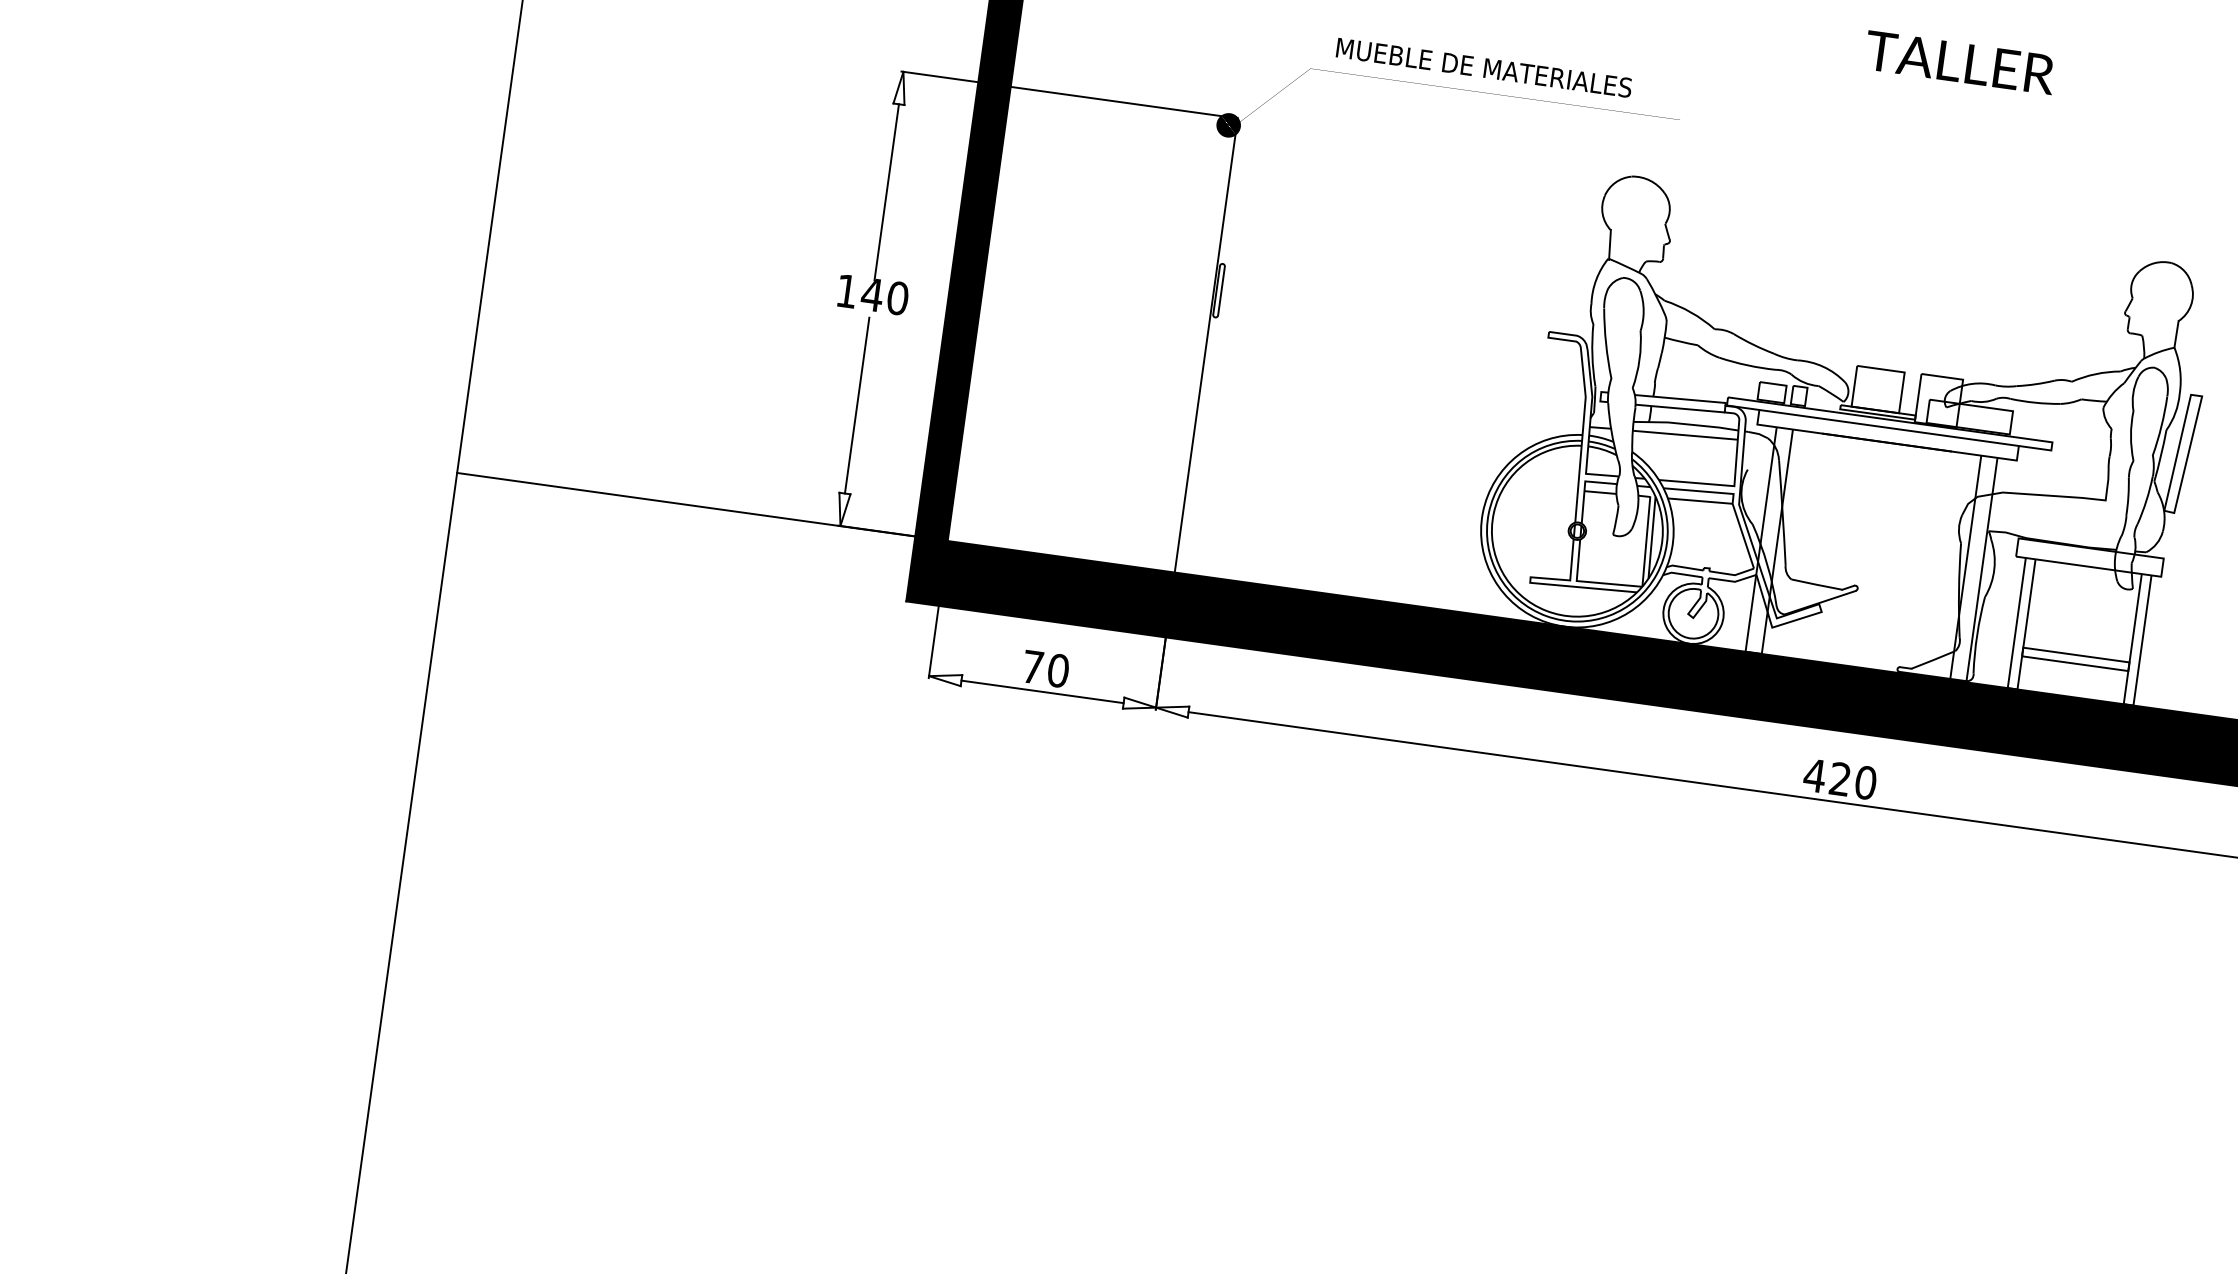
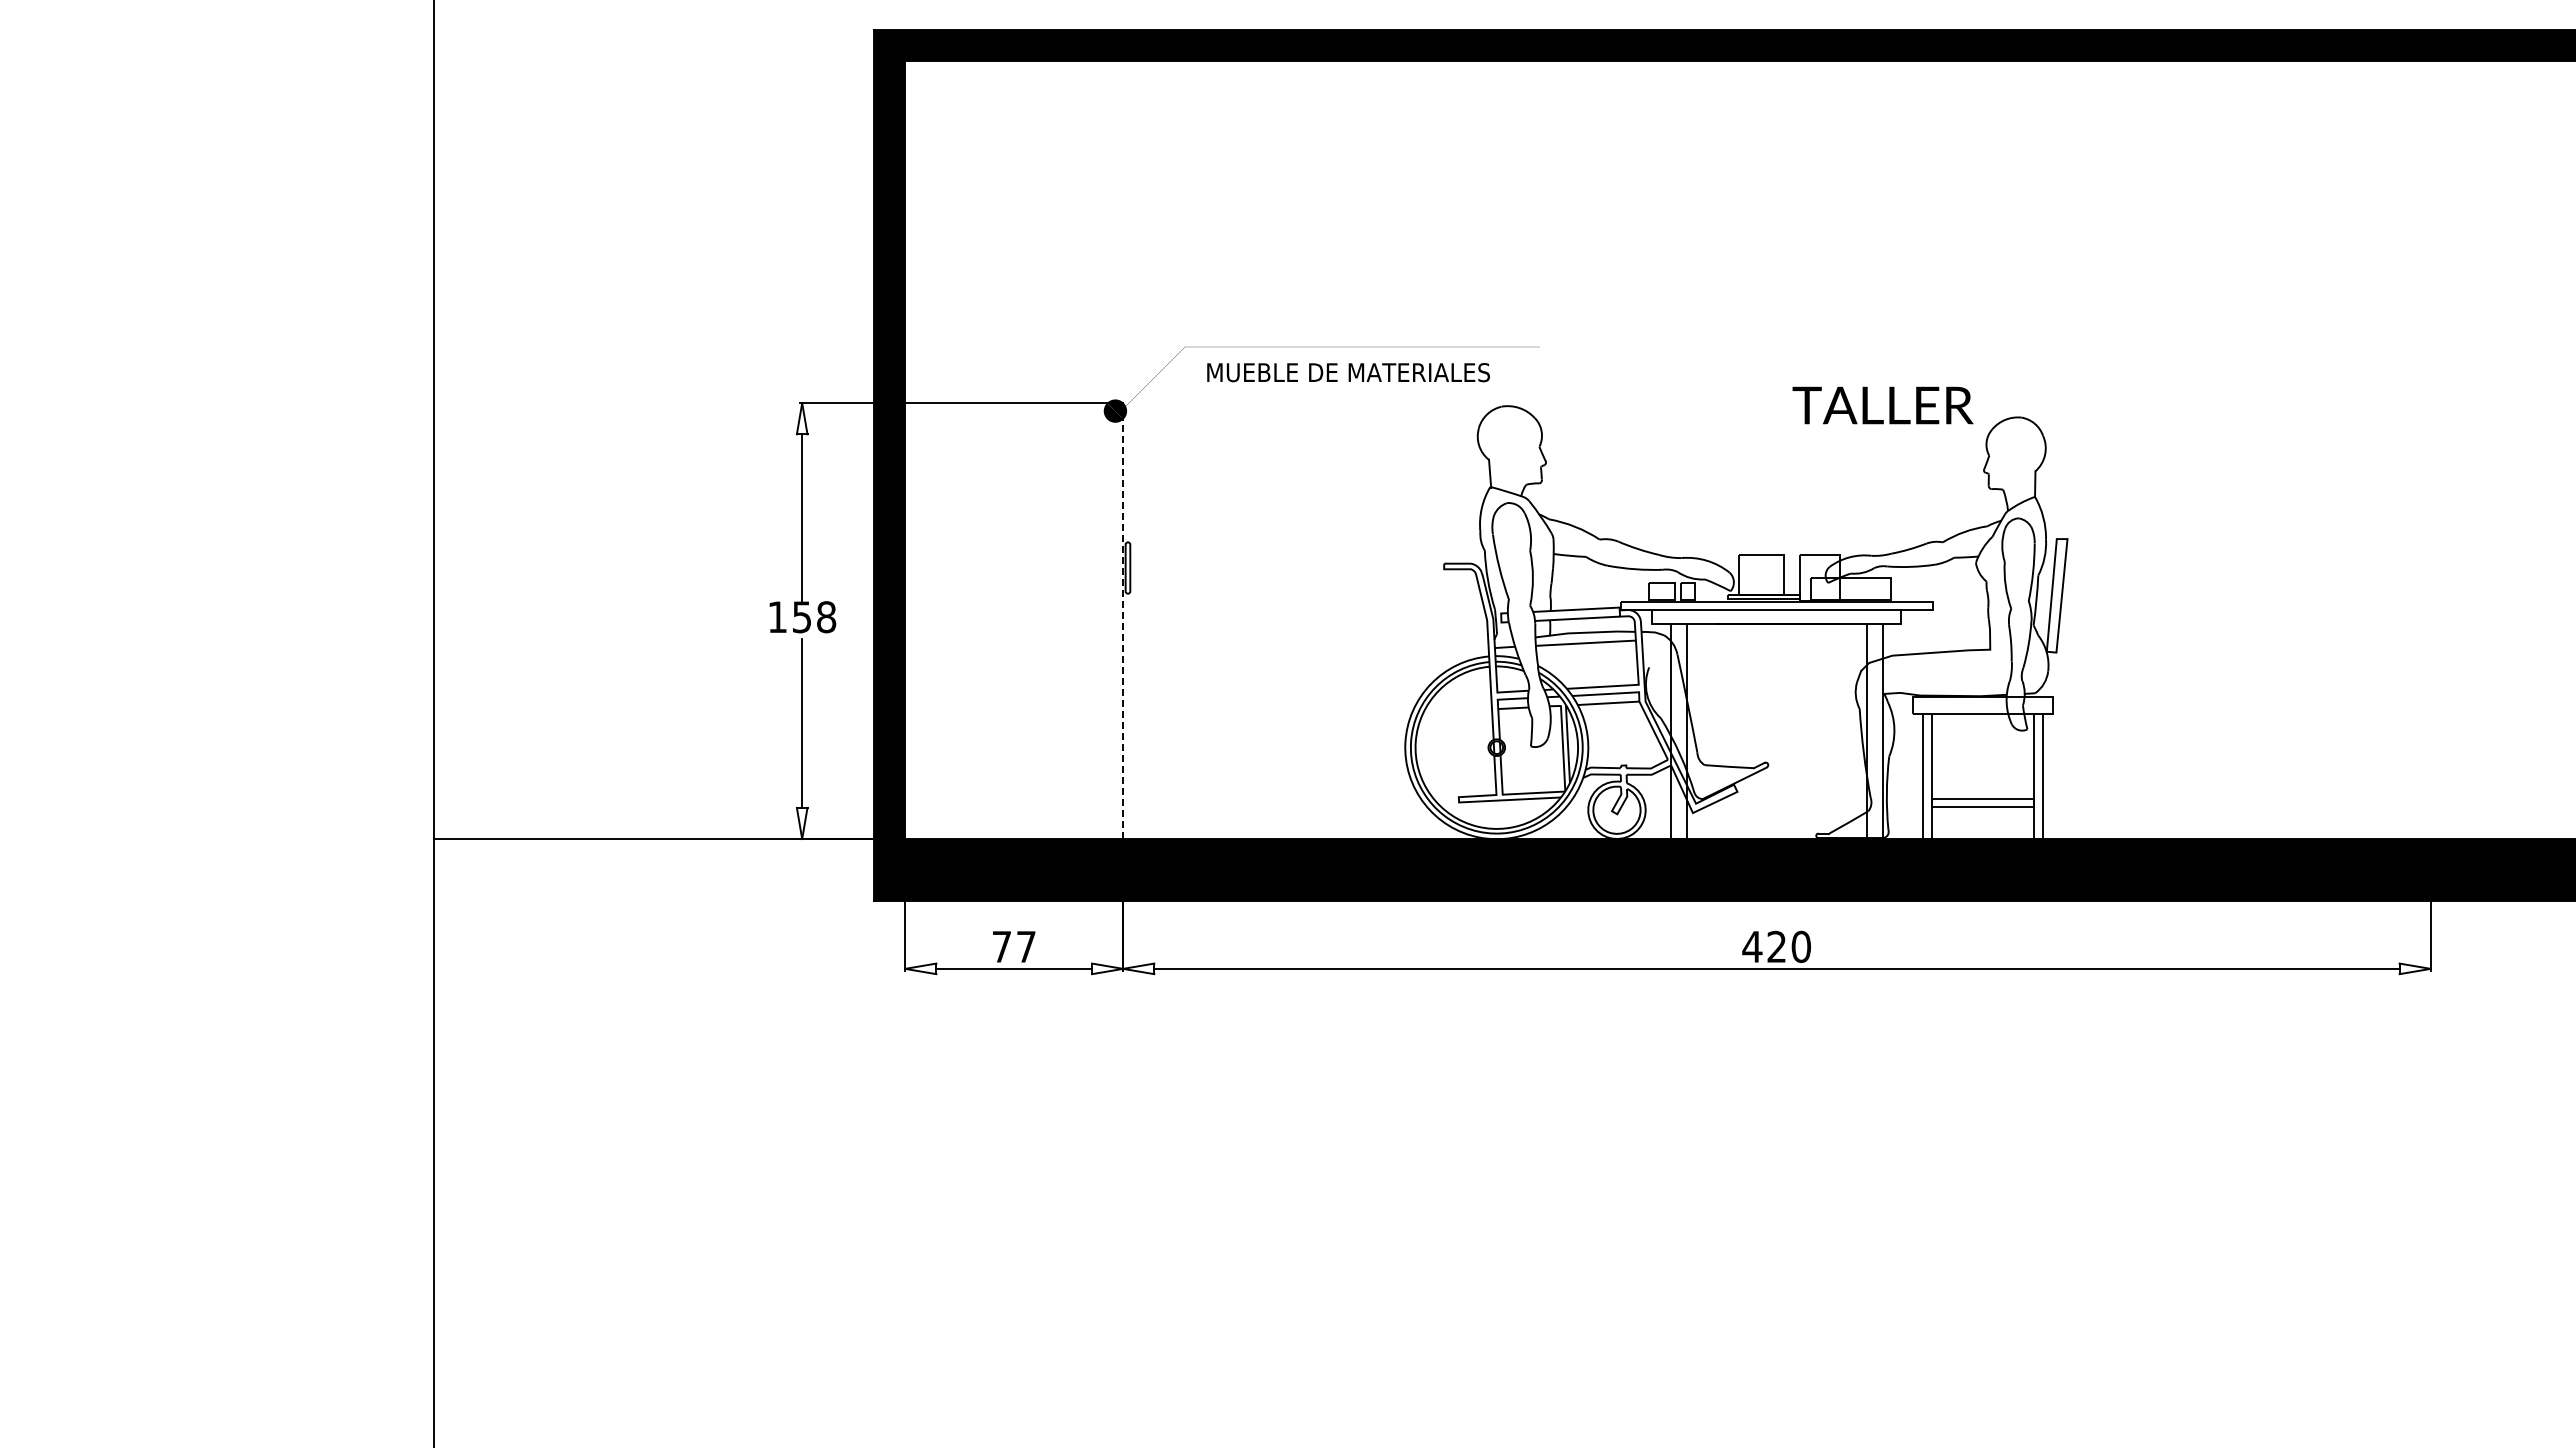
text: (1959, 62) -> (1882, 405), moved
text: (1484, 67) -> (1348, 372), moved
text: (884, 296) -> (813, 617), 140 -> 158
line: (1206, 345) -> (1123, 621), solid -> dashed
text: (1058, 670) -> (1026, 946), 70 -> 77

